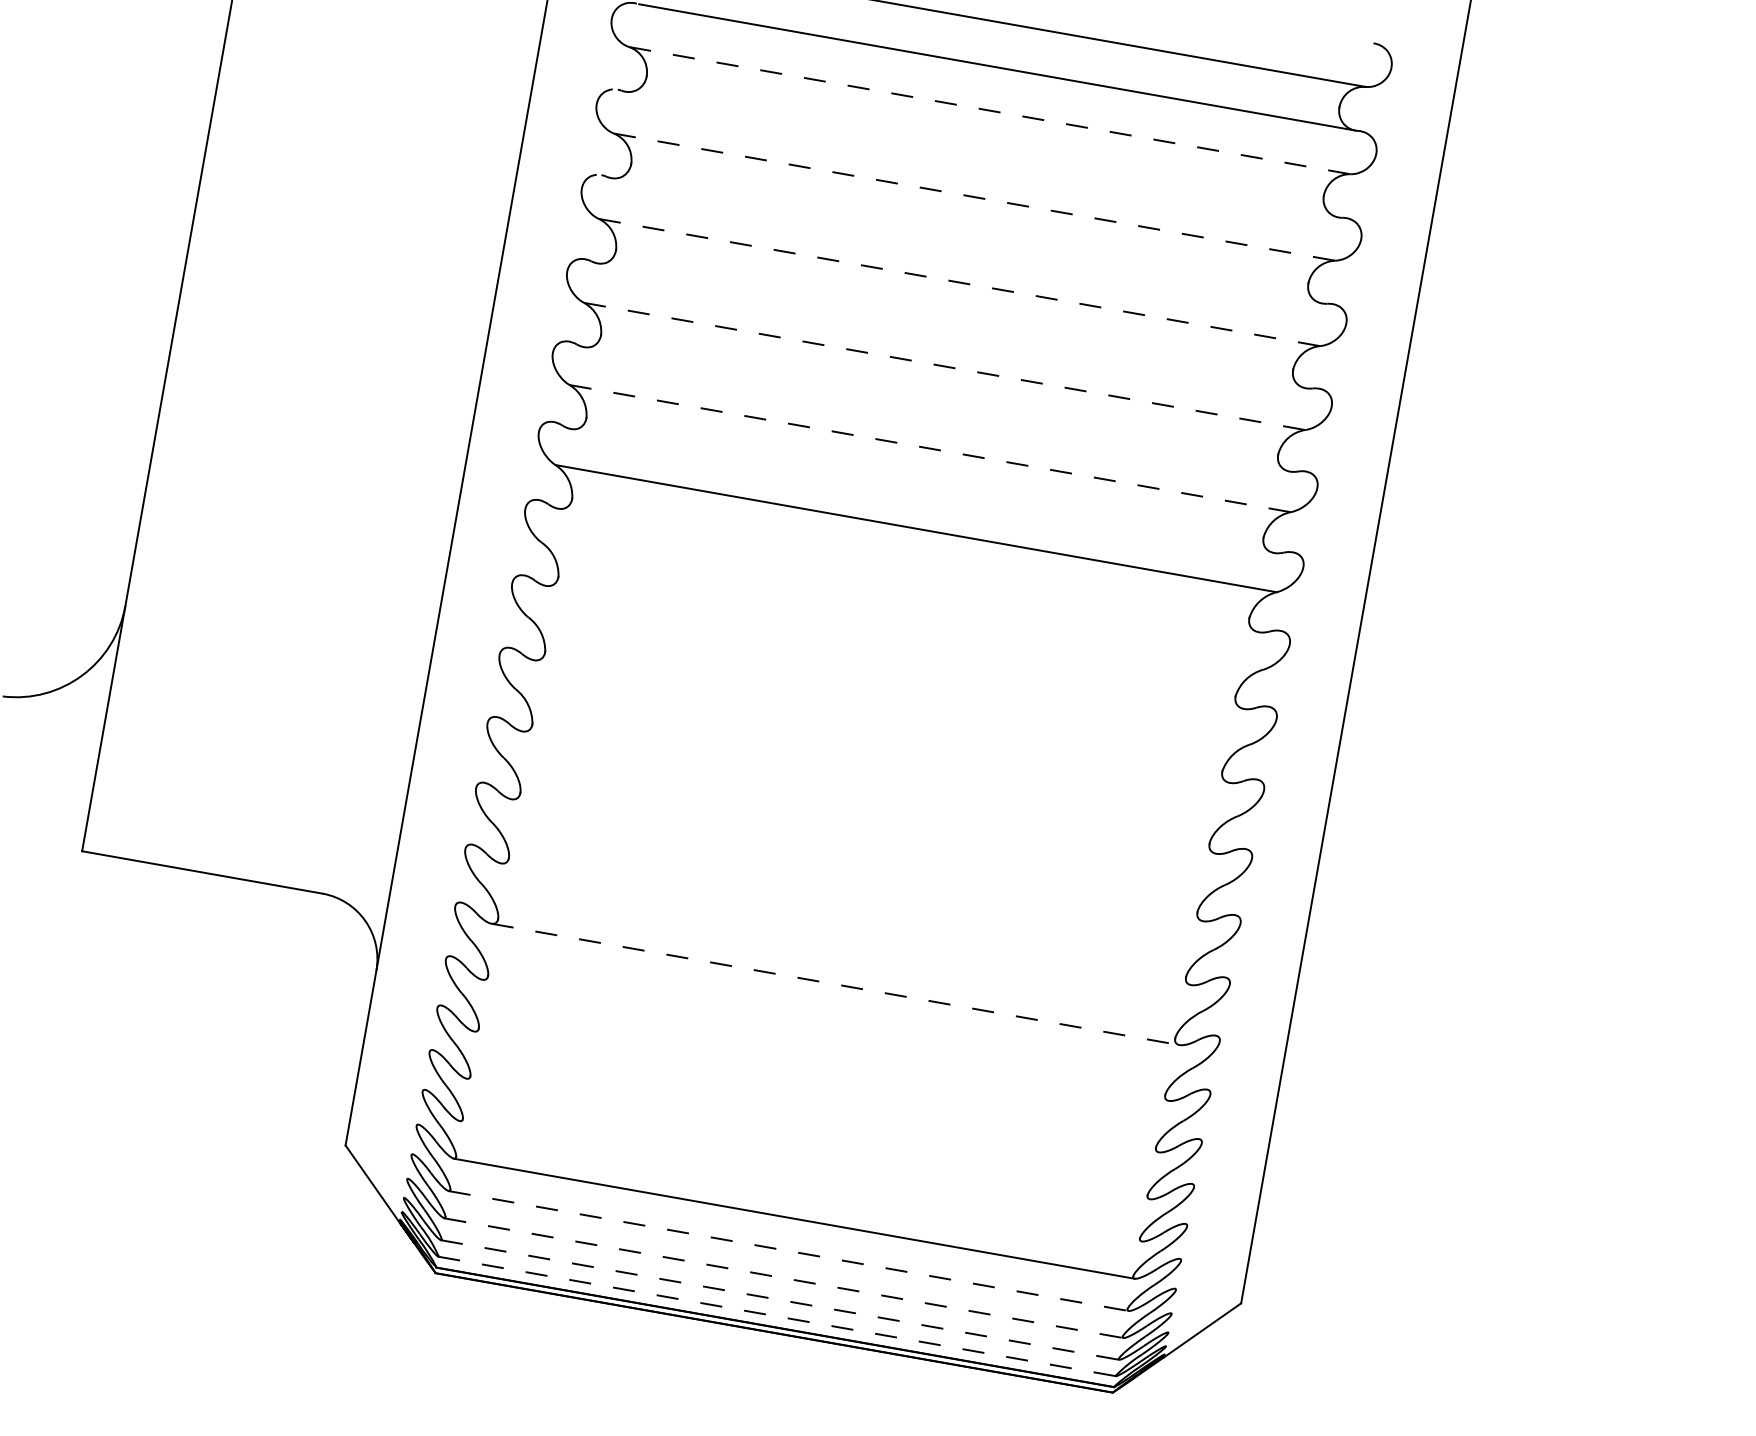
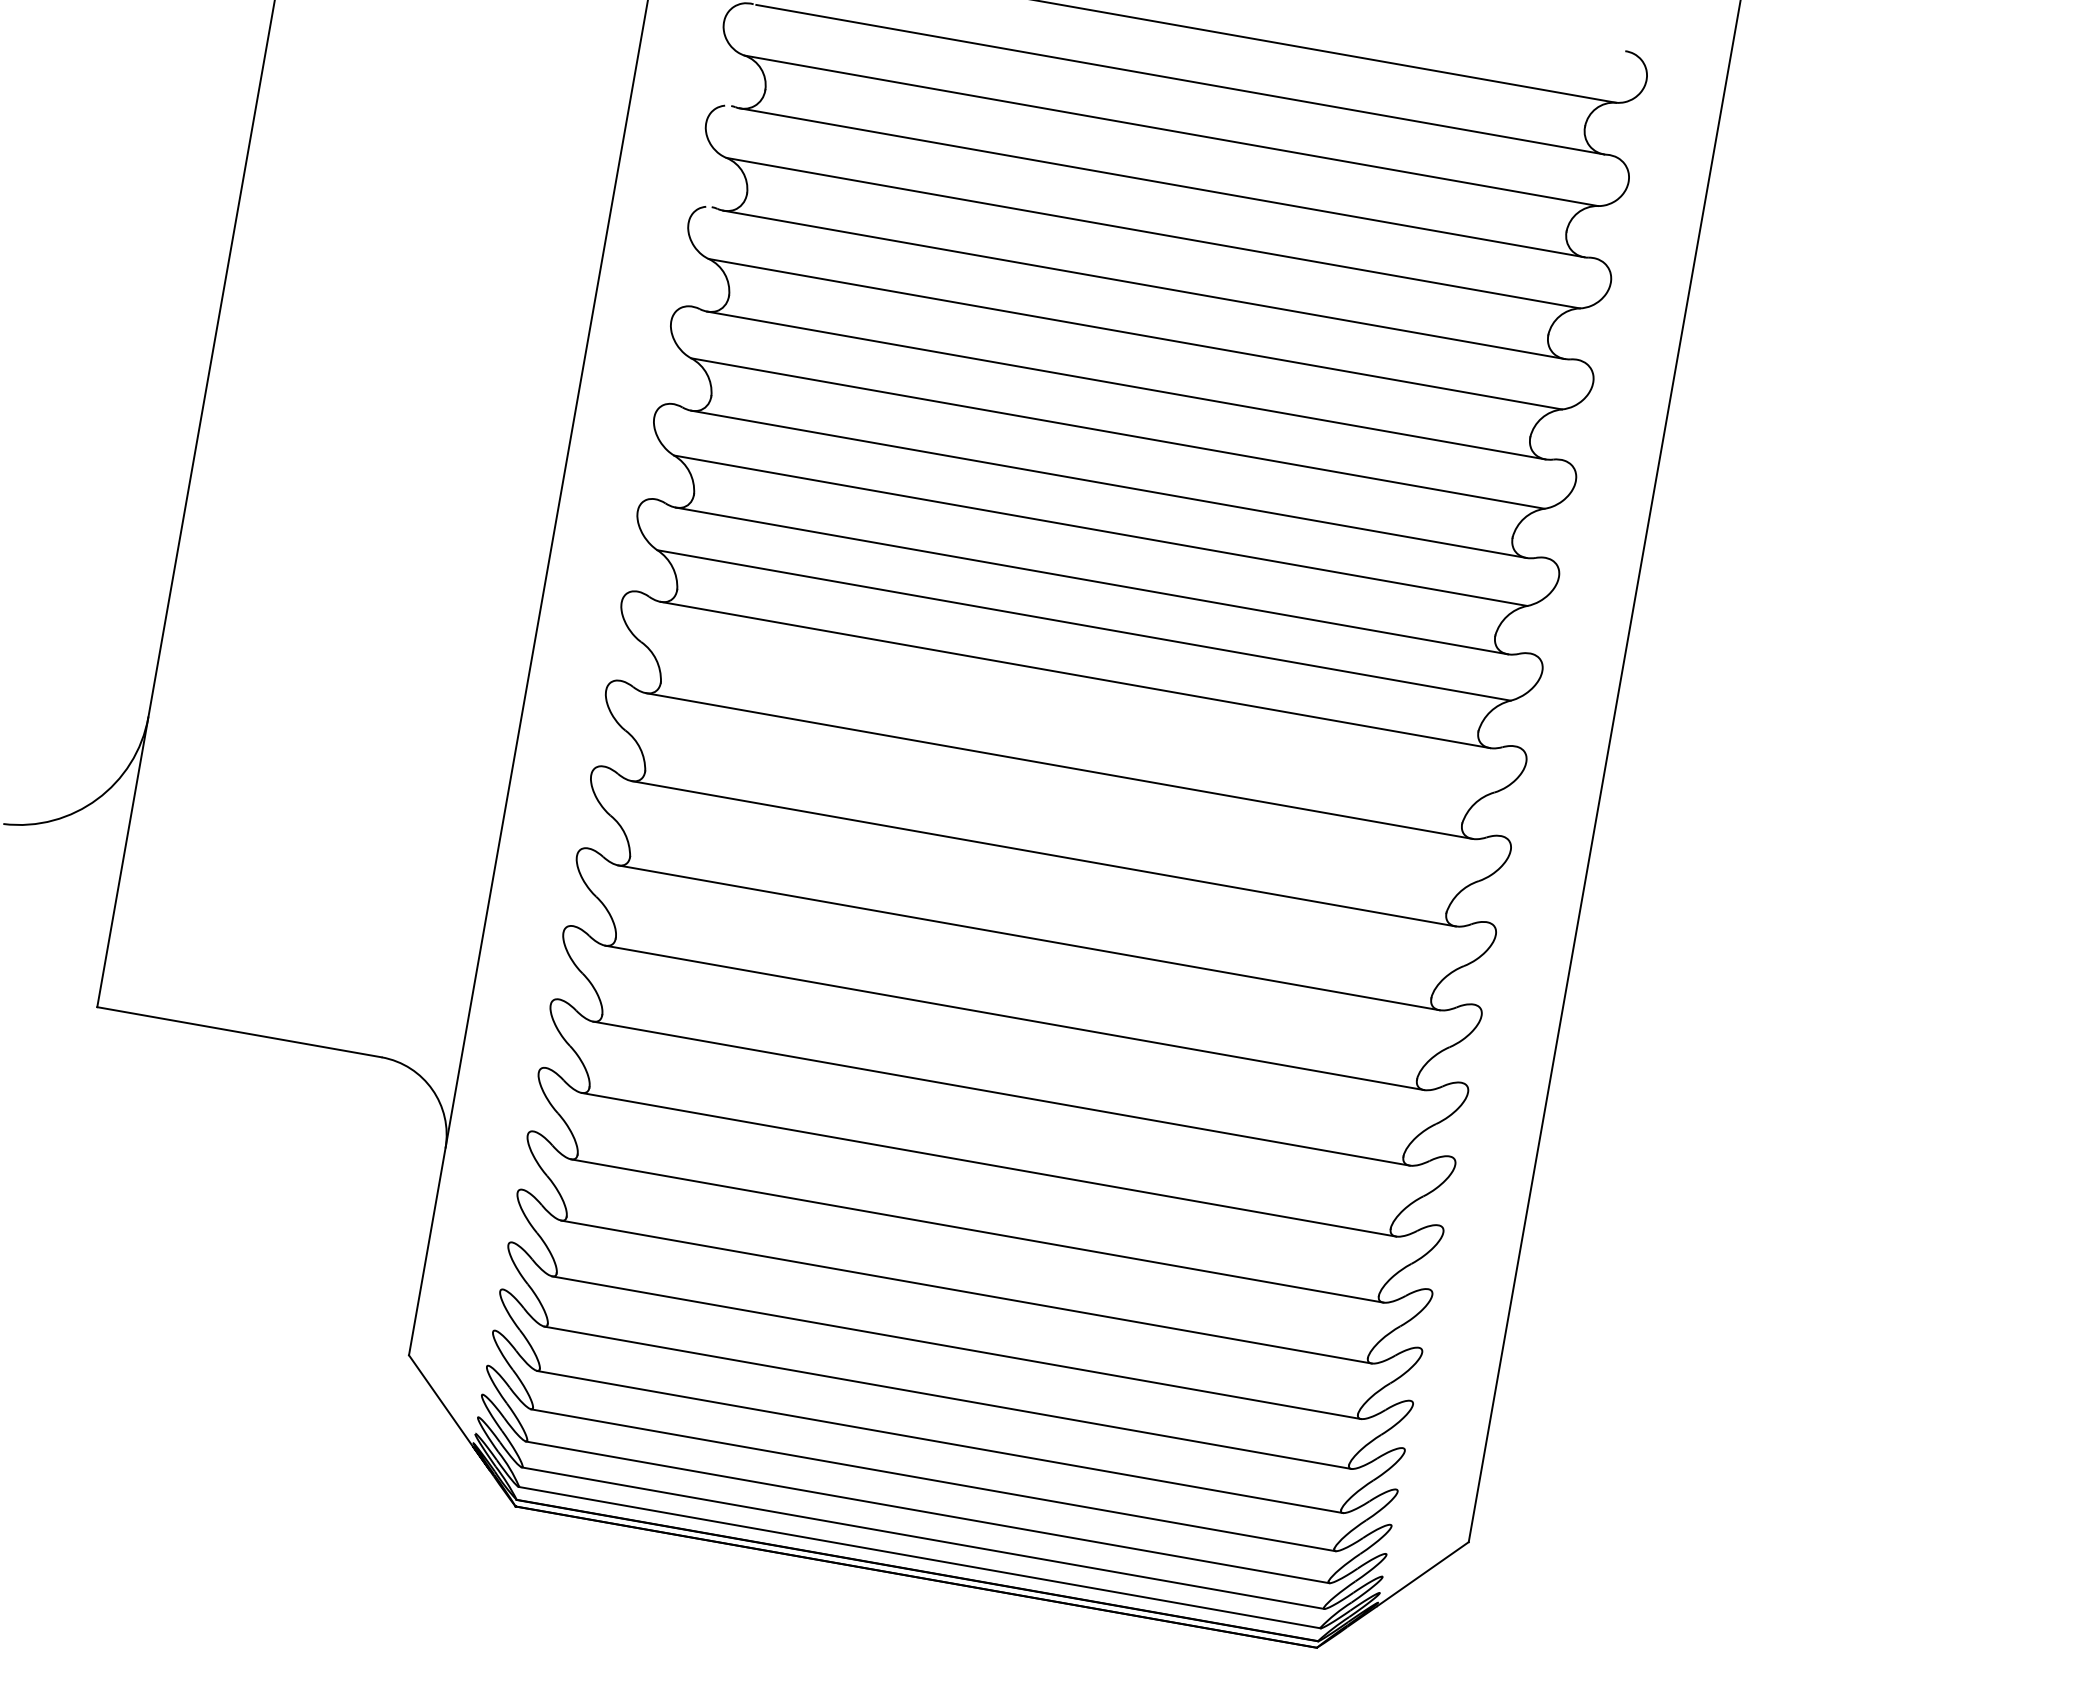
line: (989, 110) -> (1171, 130), dashed -> solid
line: (981, 154) -> (1161, 182), added
line: (974, 197) -> (1153, 233), dashed -> solid
line: (966, 240) -> (1143, 284), added
line: (959, 282) -> (1135, 334), dashed -> solid
line: (951, 325) -> (1126, 385), added
line: (945, 366) -> (1118, 433), dashed -> solid
line: (936, 408) -> (1108, 483), added
line: (930, 448) -> (1101, 530), dashed -> solid
line: (922, 490) -> (1091, 580), added
line: (908, 570) -> (1075, 674), added
line: (894, 647) -> (1058, 765), added
line: (881, 721) -> (1043, 853), added
line: (869, 792) -> (1028, 937), added
line: (857, 859) -> (1014, 1017), added
line: (846, 924) -> (1001, 1093), added
line: (836, 984) -> (989, 1164), dashed -> solid
line: (826, 1039) -> (977, 1230), added
line: (816, 1091) -> (966, 1291), added
line: (808, 1138) -> (956, 1347), added
line: (800, 1181) -> (947, 1397), added
line: (788, 1251) -> (933, 1480), dashed -> solid
line: (783, 1278) -> (927, 1512), dashed -> solid
line: (780, 1300) -> (923, 1538), dashed -> solid
line: (777, 1316) -> (920, 1557), dashed -> solid

